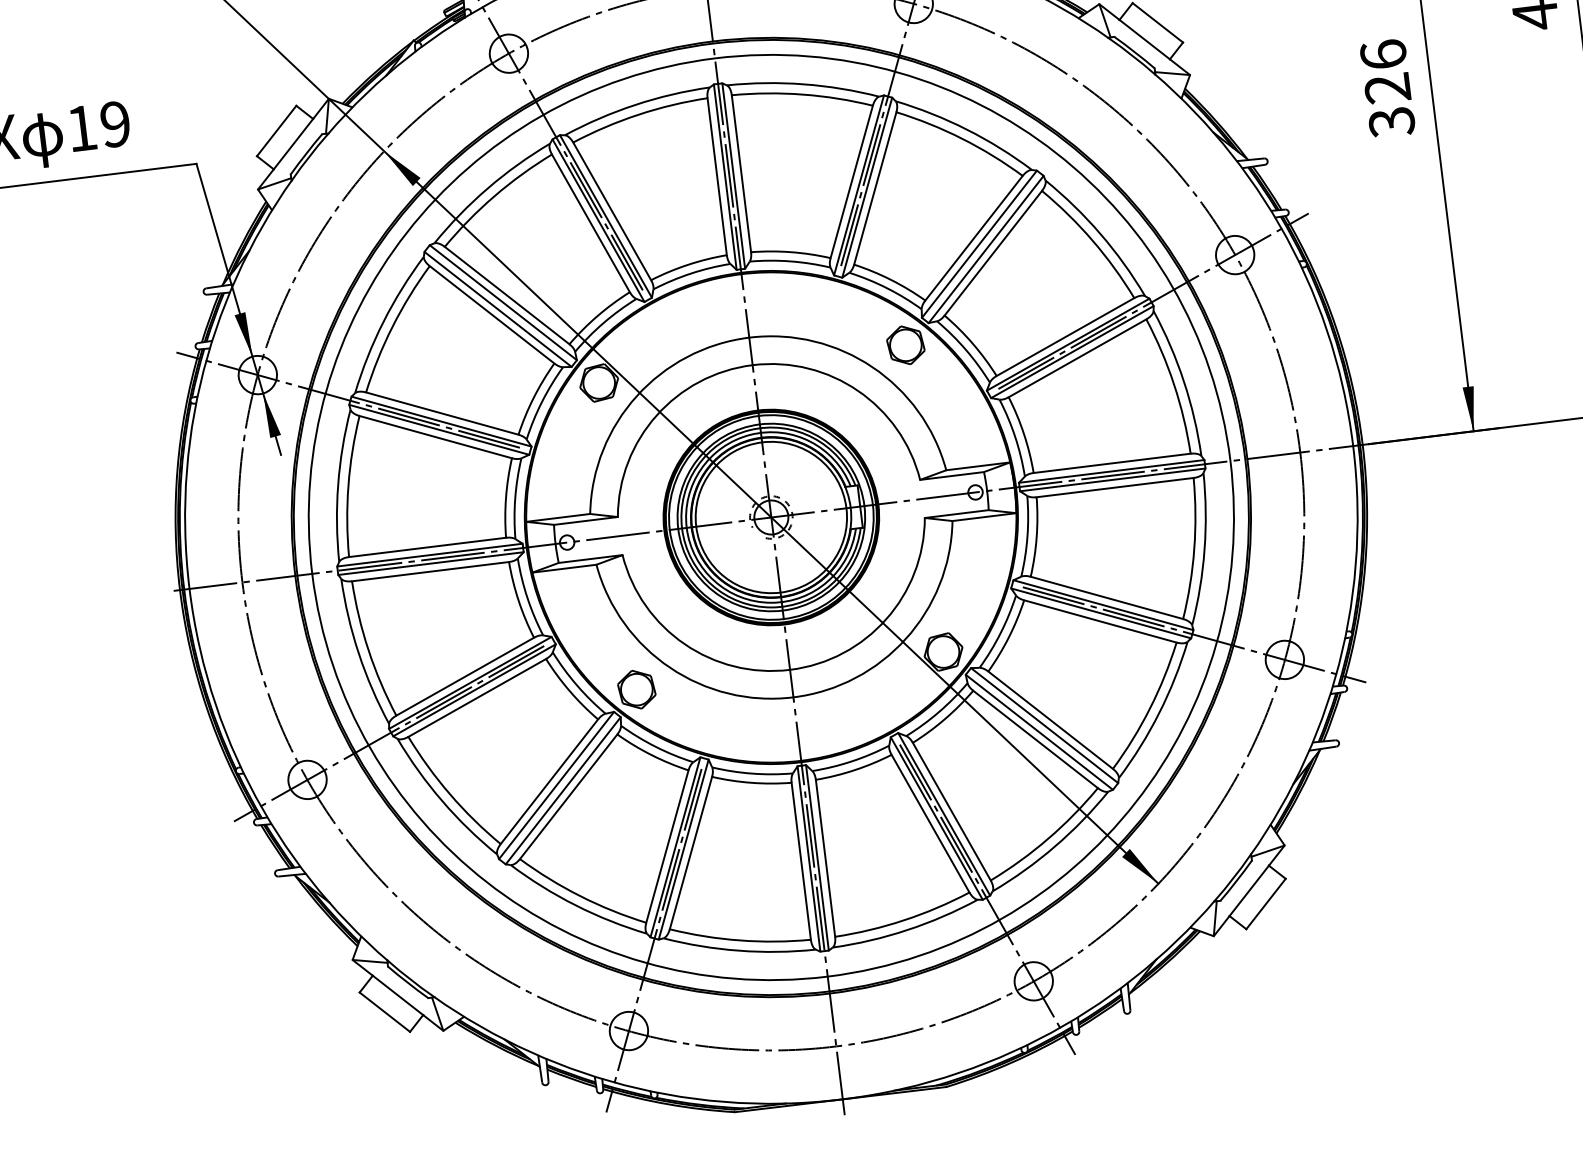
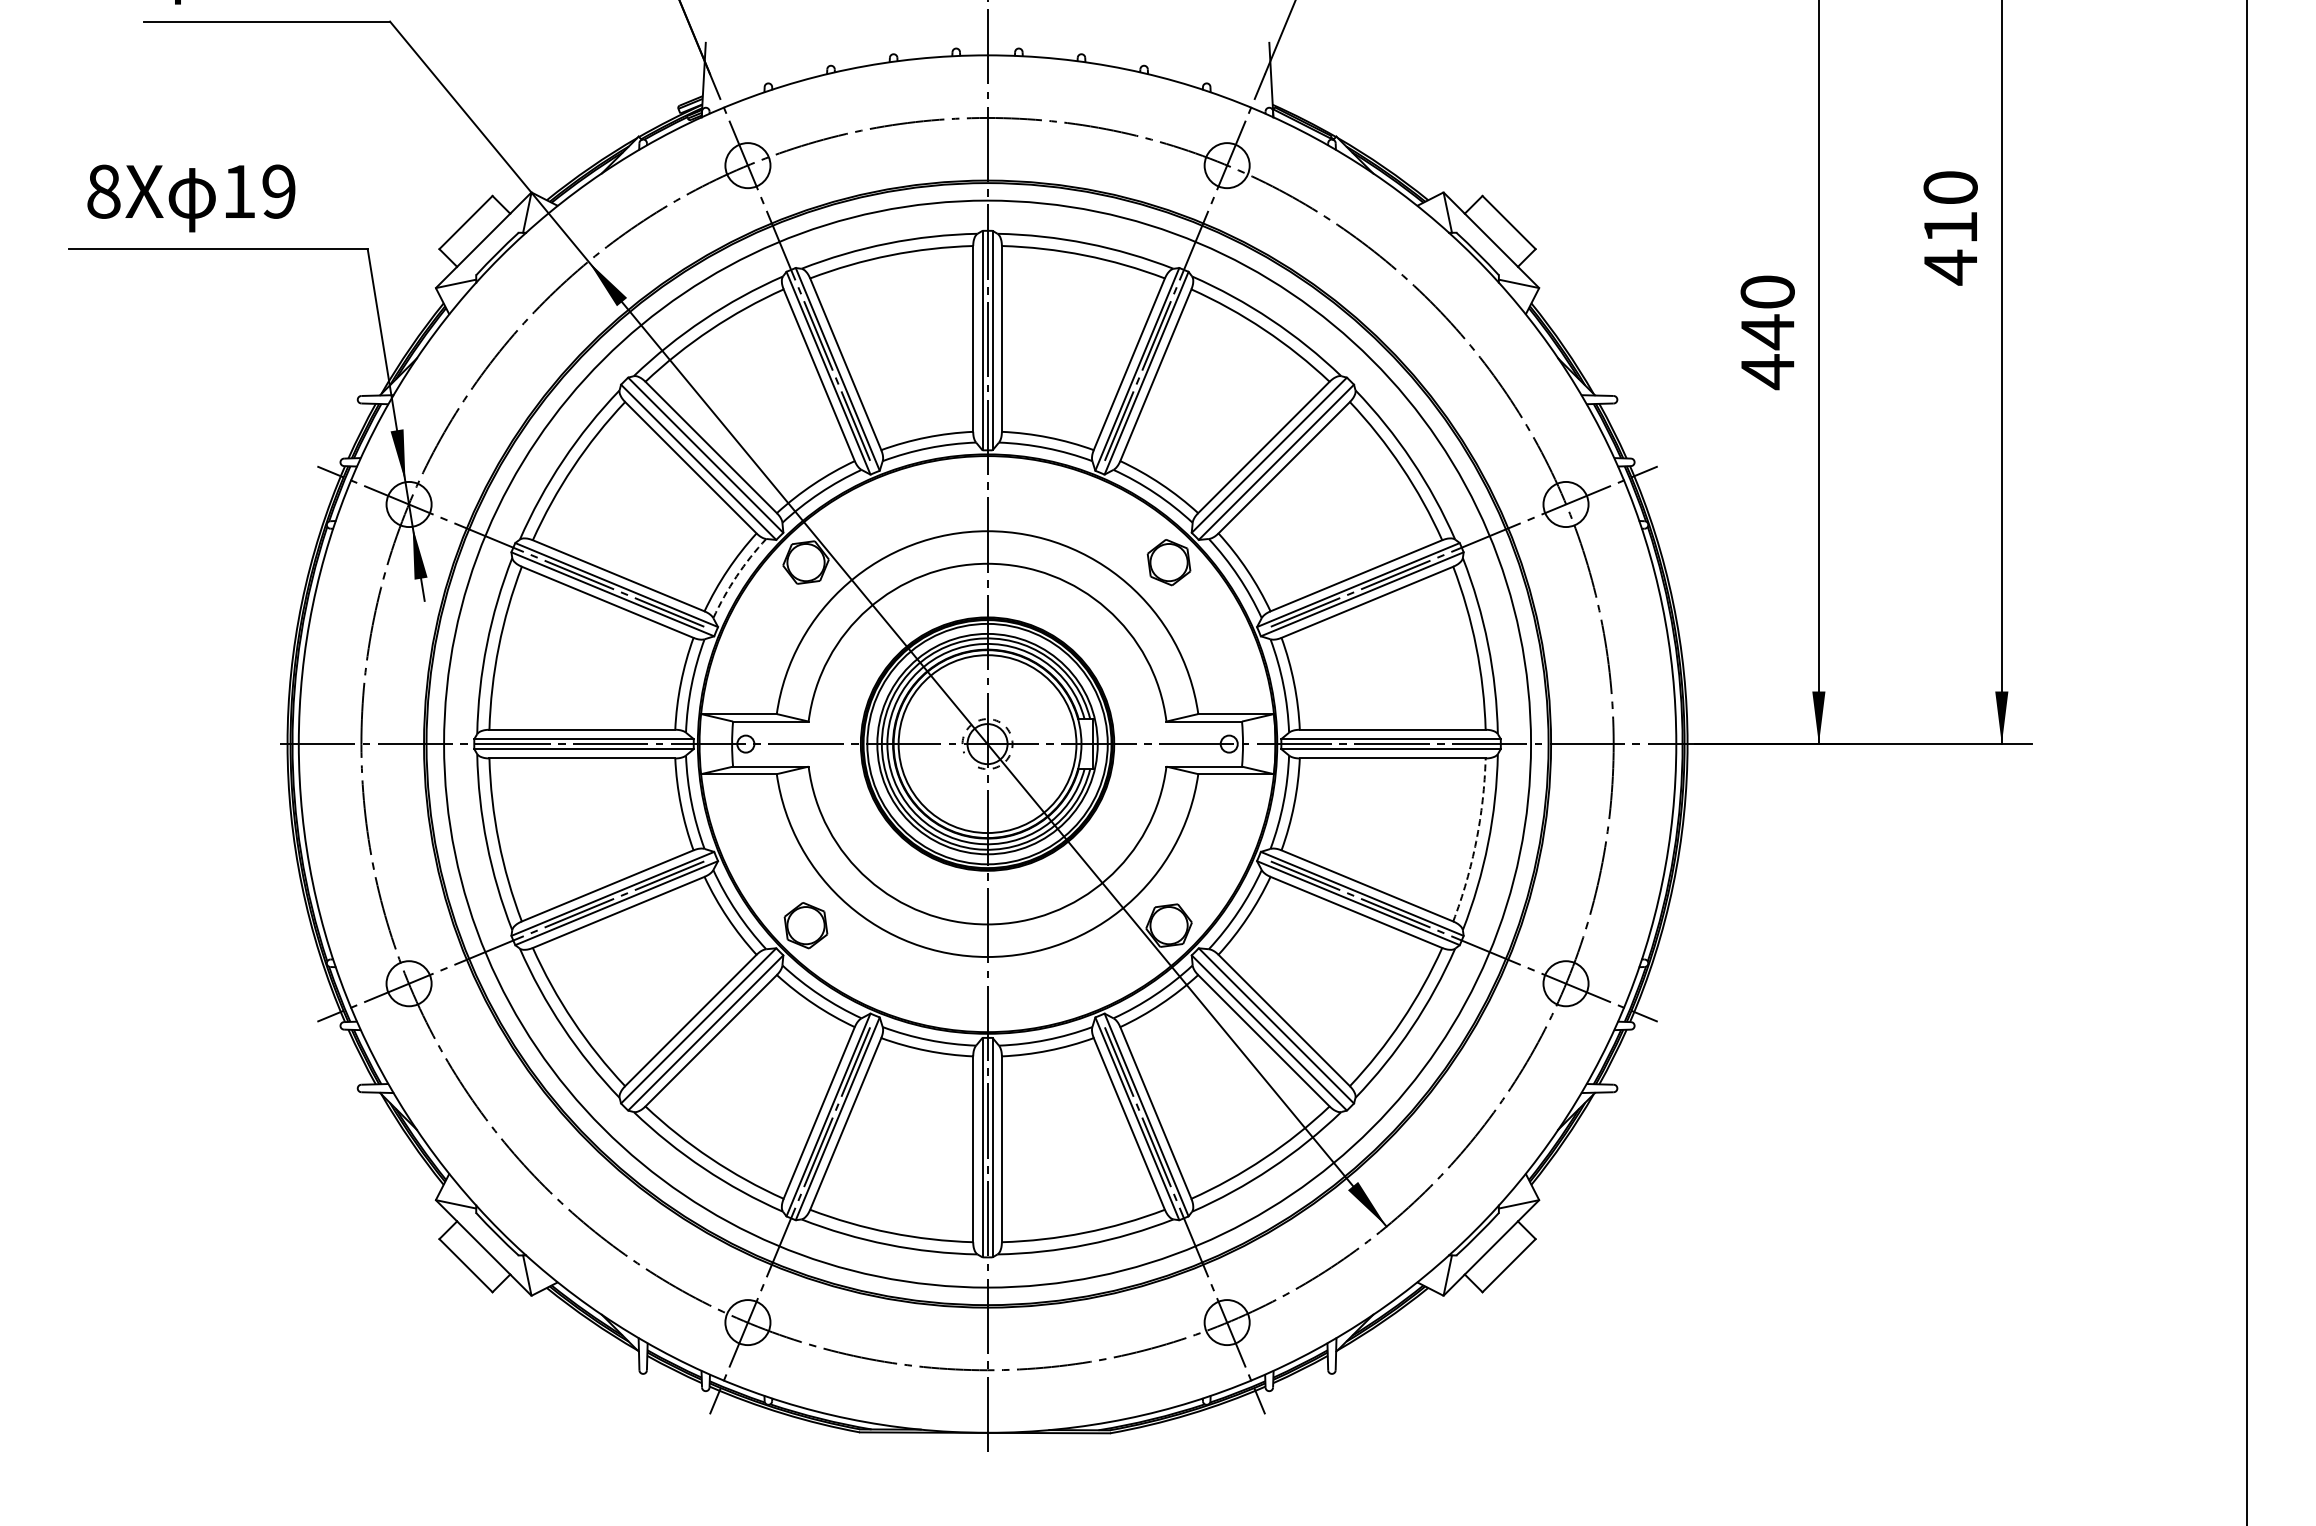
text: (1387, 88) -> (1767, 332), 326 -> 440
arc: (541, 401) -> (736, 576), solid -> dashed
arc: (1194, 549) -> (1476, 841), solid -> dashed

